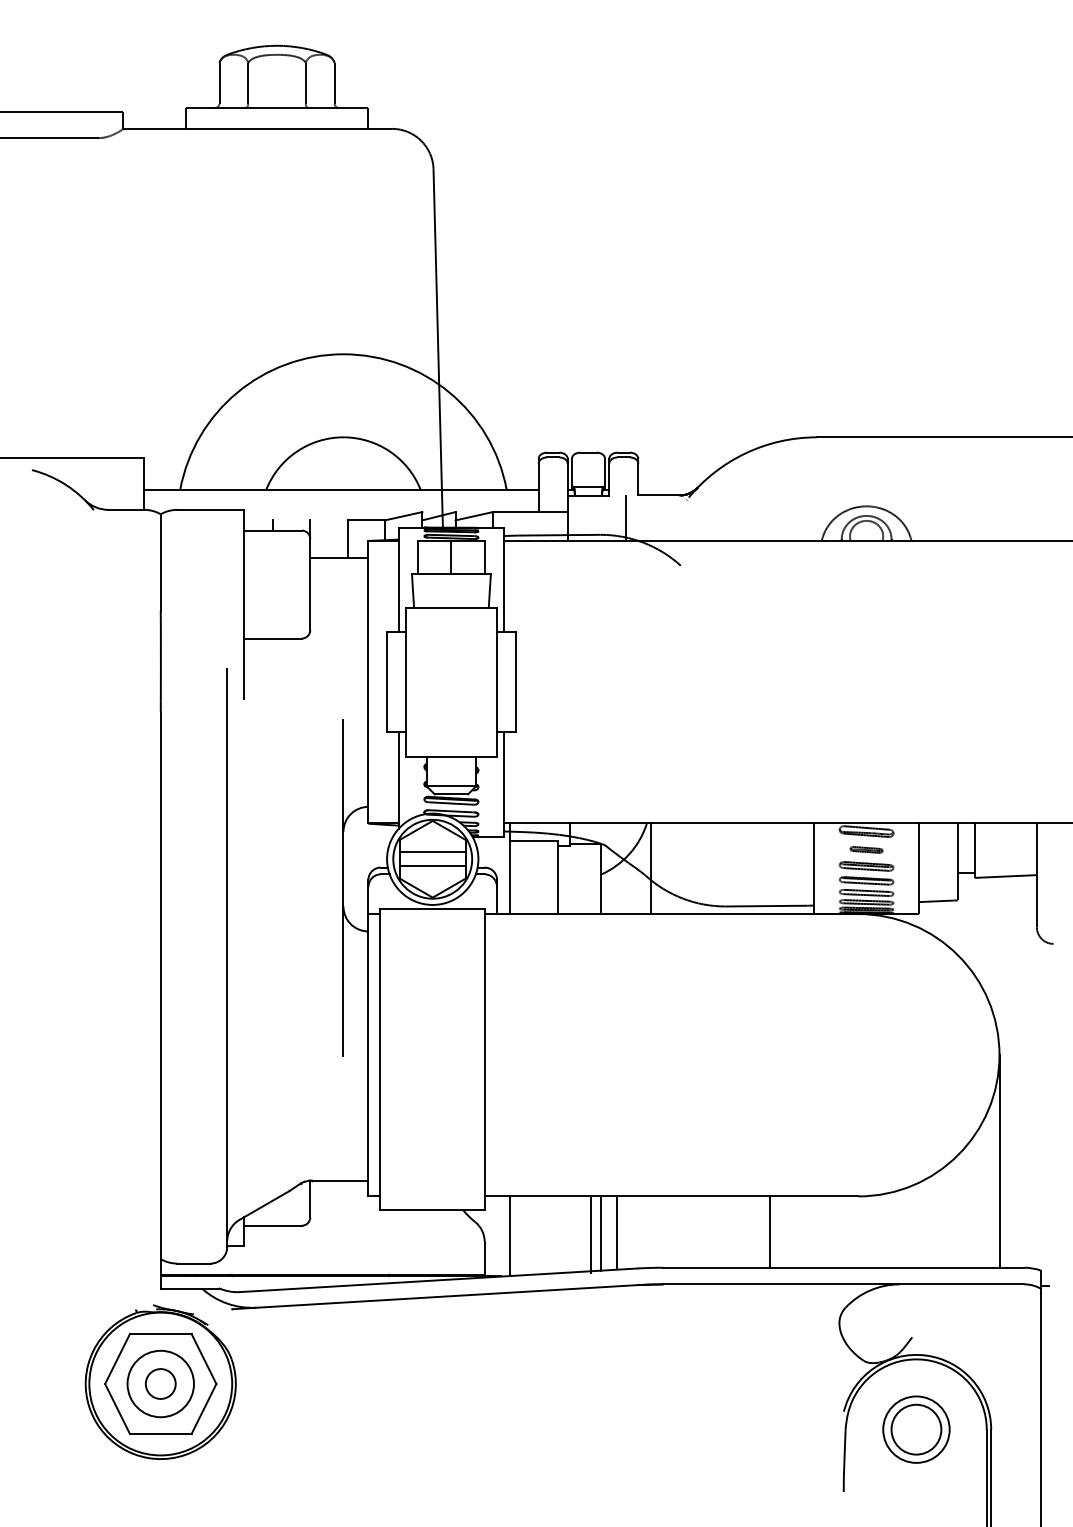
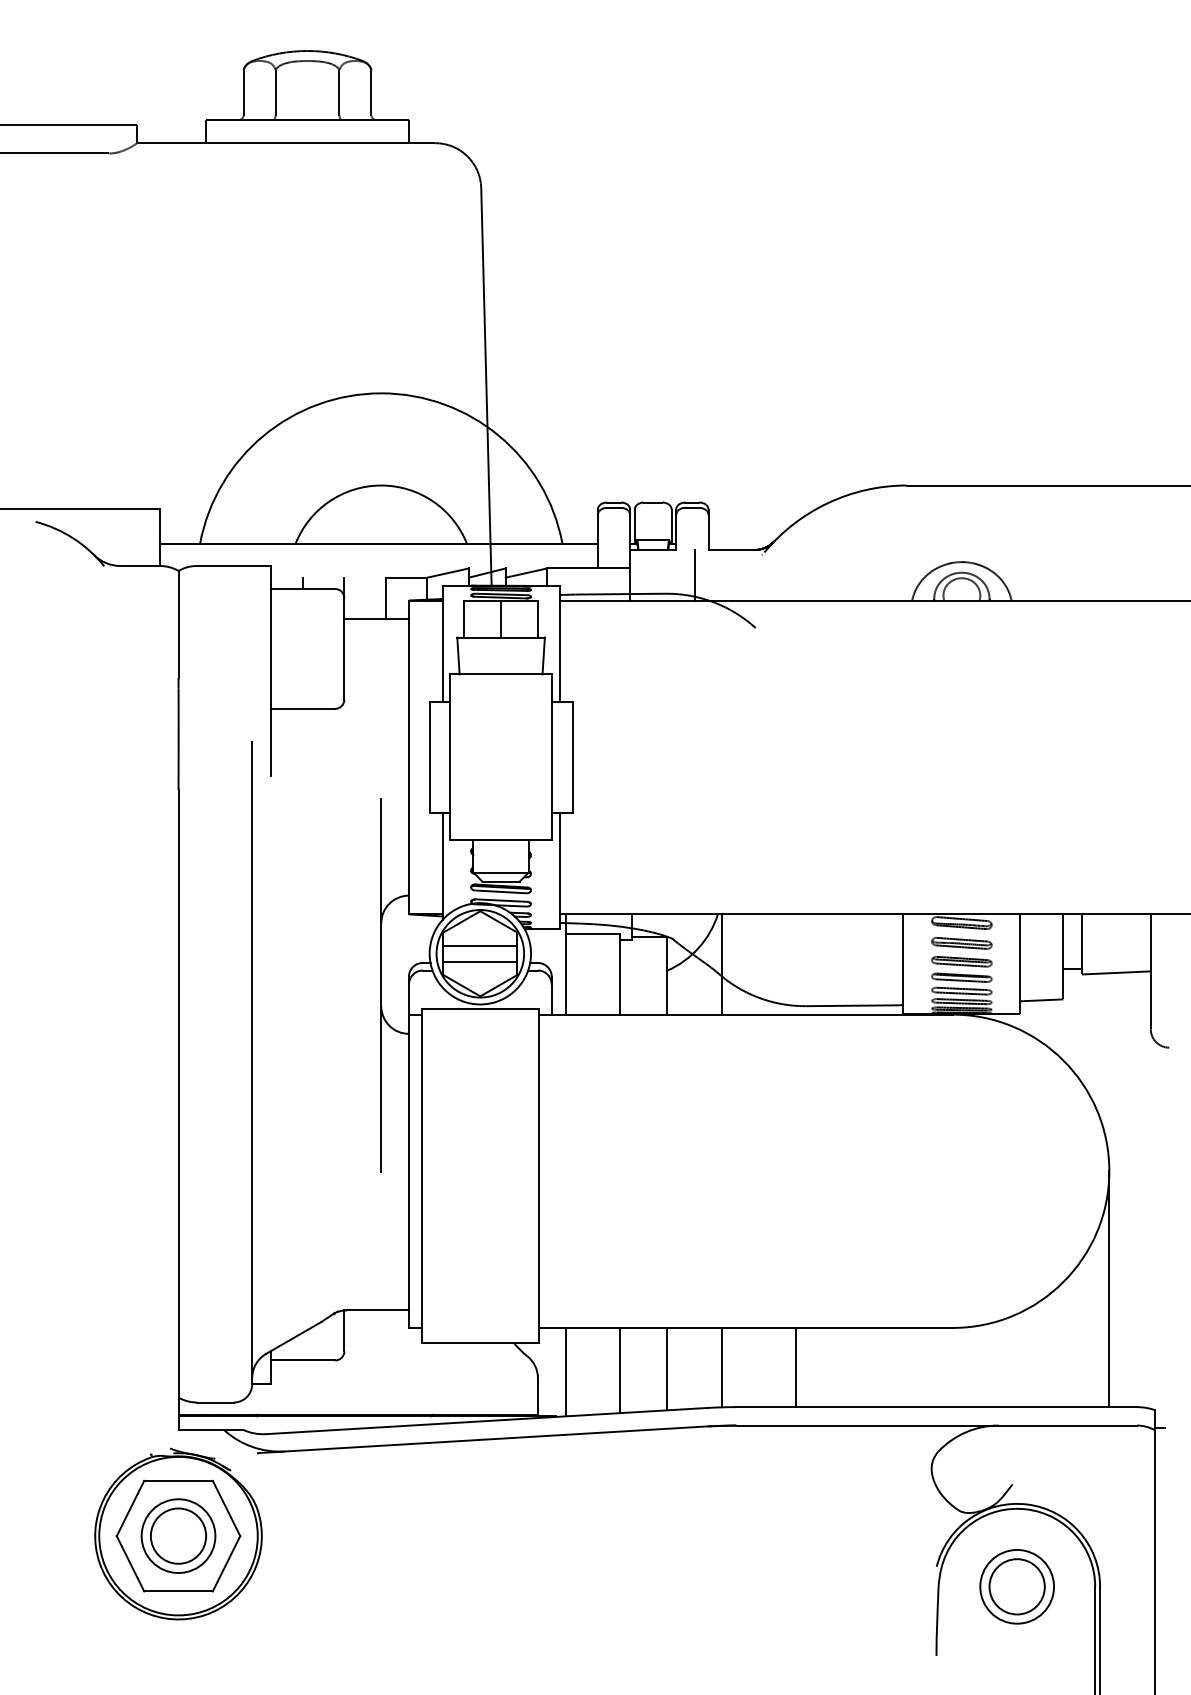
part: (866, 849) -> (961, 942), size x1.67
line: (616, 1231) -> (722, 1366), moved
line: (770, 1231) -> (796, 1366), moved
line: (591, 1234) -> (619, 1370), moved
circle: (160, 1383) -> (178, 1535), size x1.67

